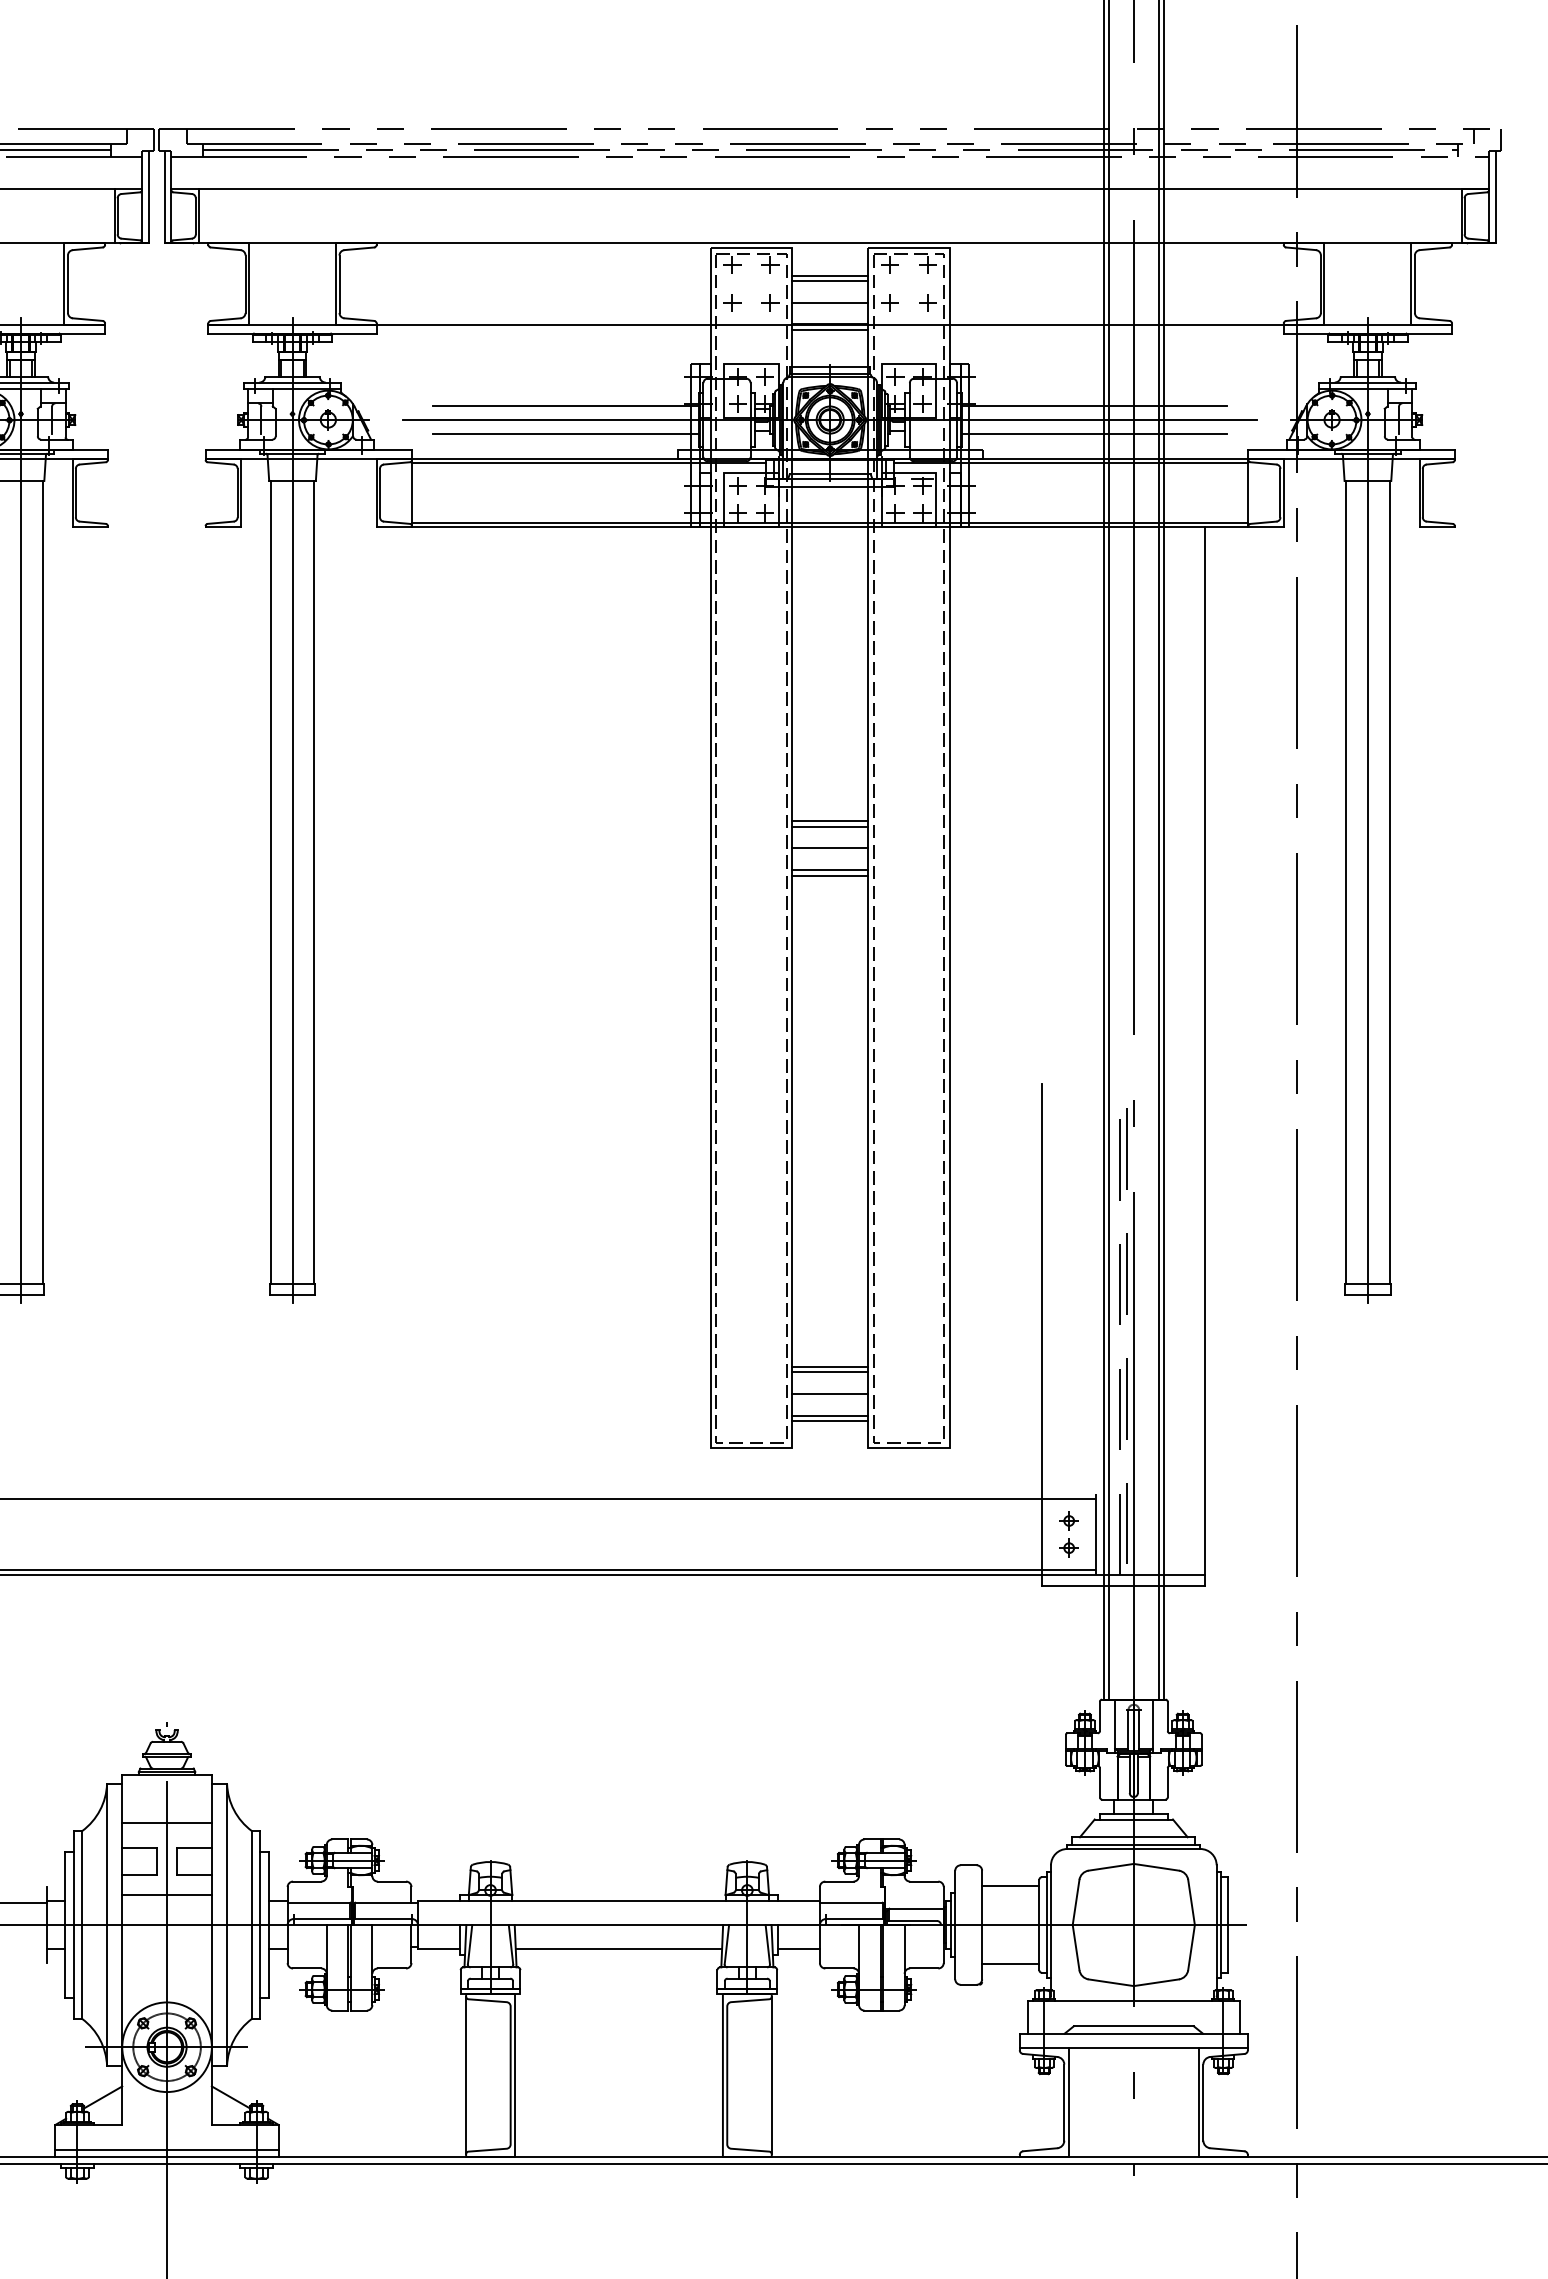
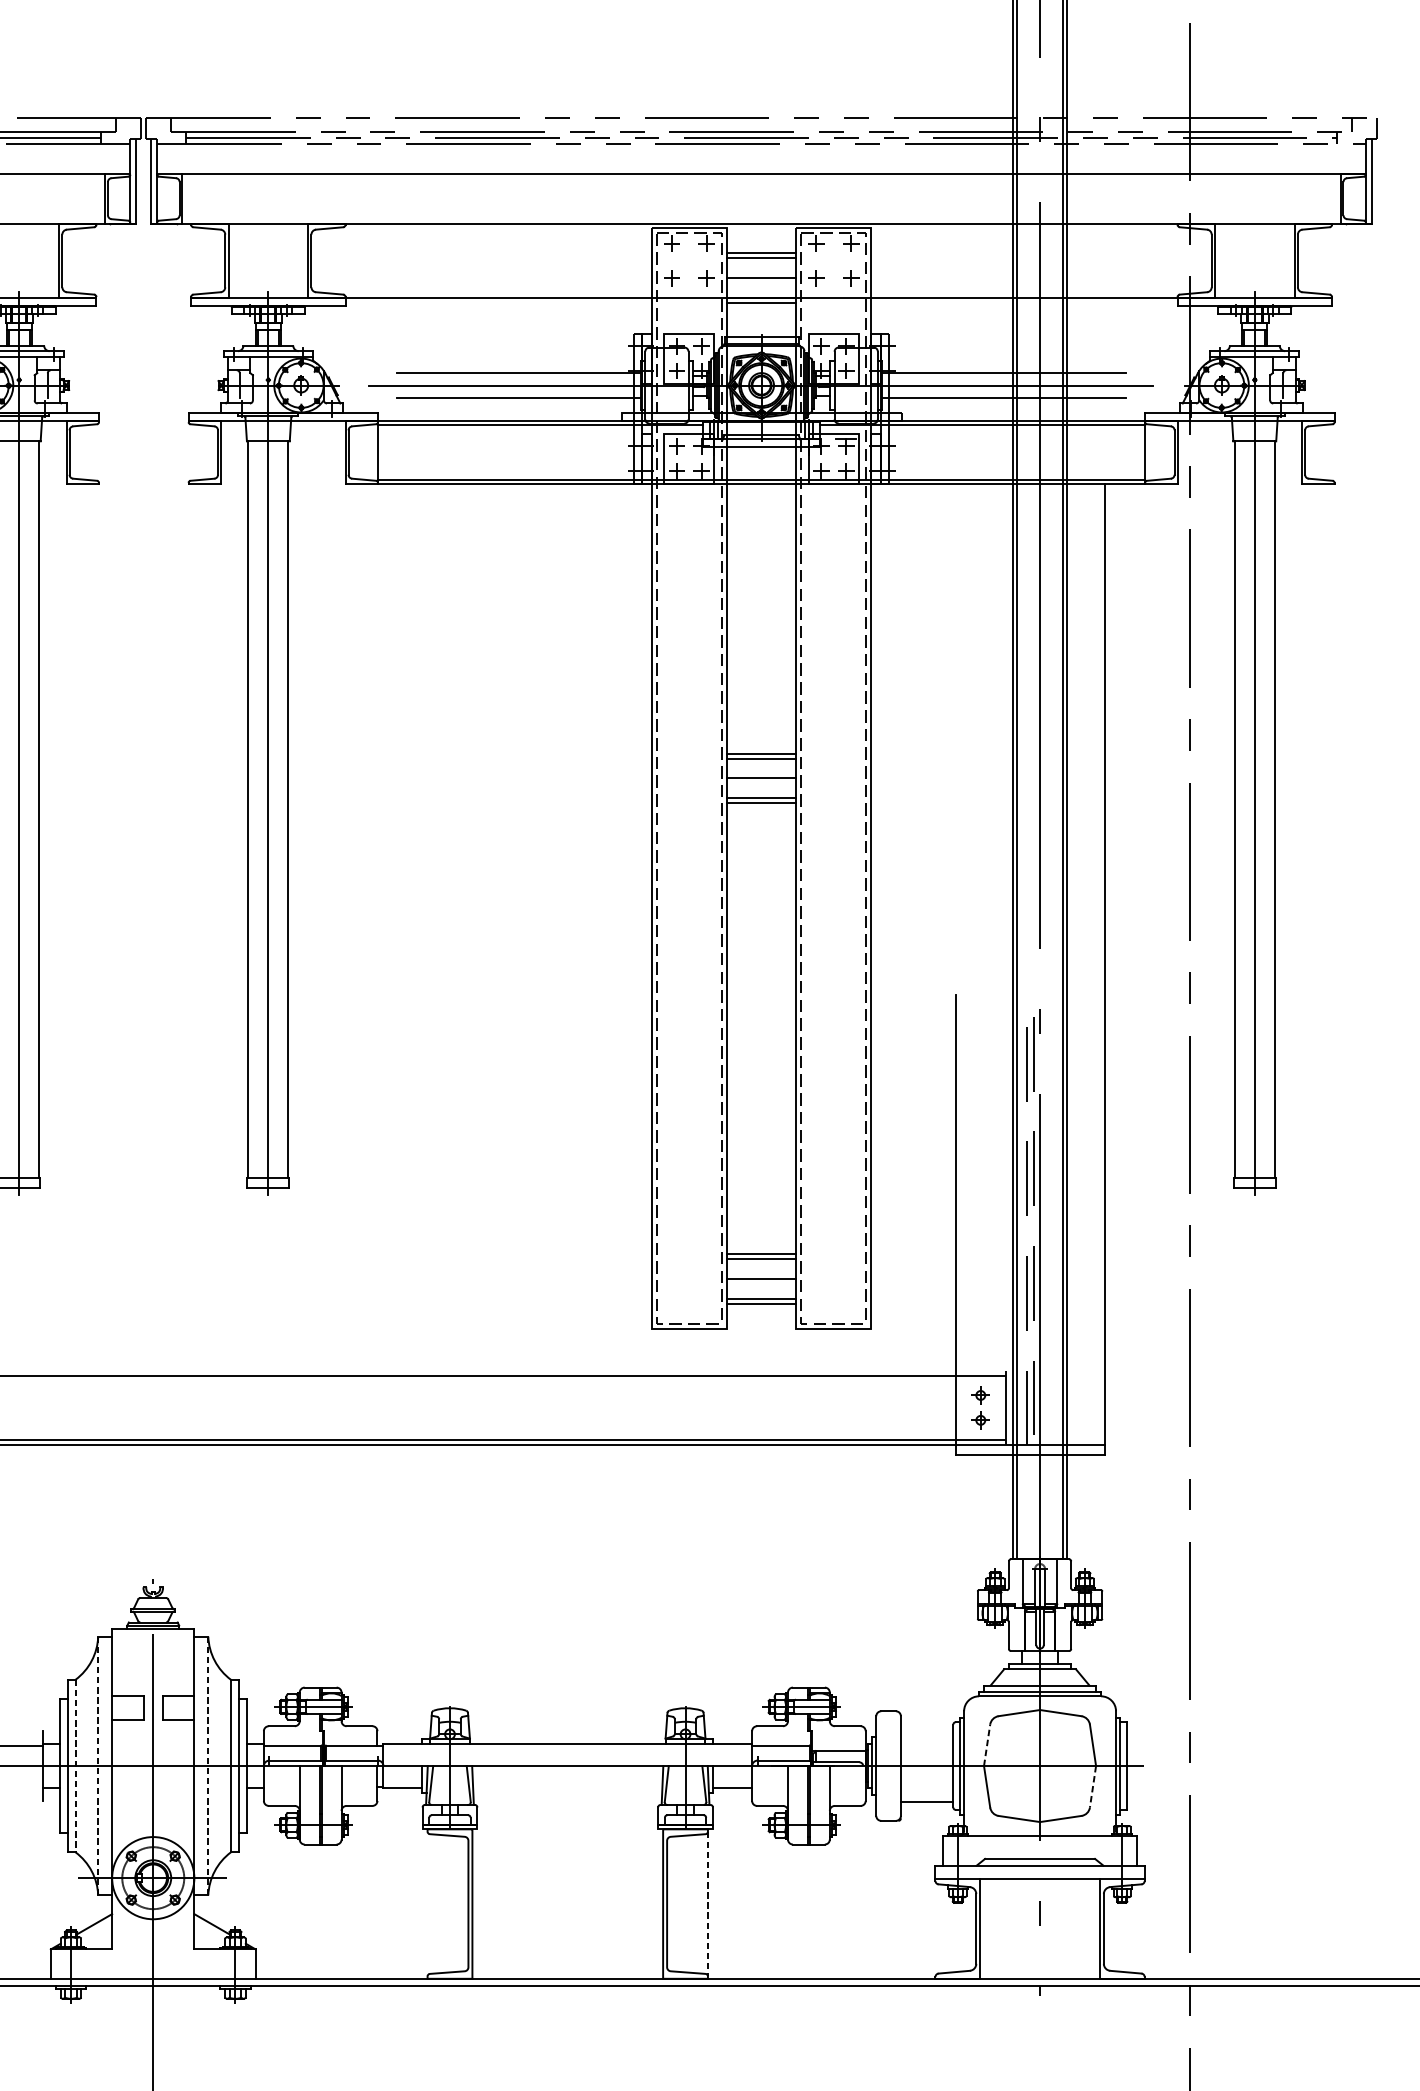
line: (166, 1823) -> (152, 1672), removed
line: (1010, 1885) -> (926, 1729), removed
line: (166, 1895) -> (152, 1738), removed
line: (1076, 1902) -> (987, 1745), solid -> dashed
line: (82, 1925) -> (75, 1766), solid -> dashed
line: (107, 1925) -> (98, 1766), solid -> dashed
line: (227, 1925) -> (208, 1766), solid -> dashed
line: (1191, 1947) -> (1092, 1786), solid -> dashed
line: (618, 1949) -> (567, 1788), removed
line: (466, 2075) -> (427, 1904), removed
line: (771, 2075) -> (707, 1904), solid -> dashed
line: (166, 2150) -> (152, 1972), removed

